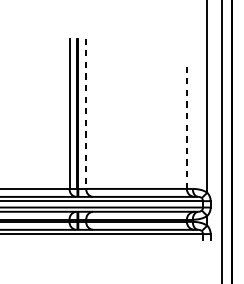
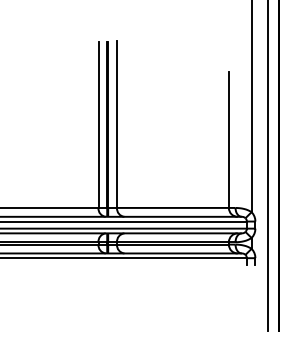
line: (86, 113) -> (117, 124), dashed -> solid
line: (186, 127) -> (228, 139), dashed -> solid

